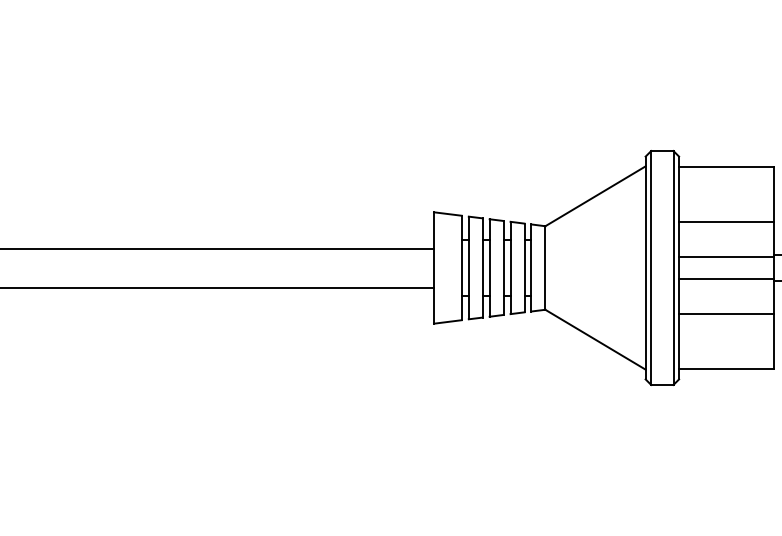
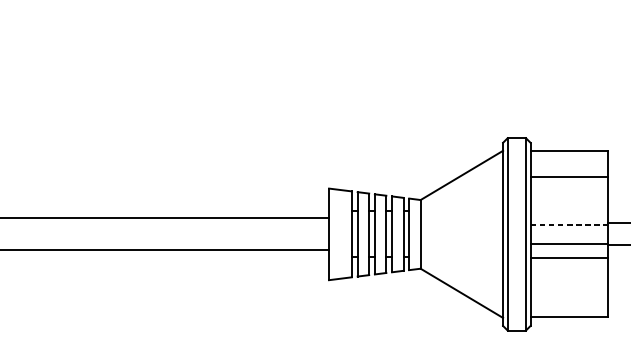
line: (726, 221) -> (569, 177), moved
line: (726, 256) -> (569, 224), solid -> dashed
line: (726, 314) -> (569, 257), moved

